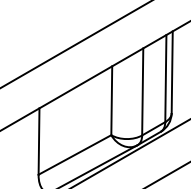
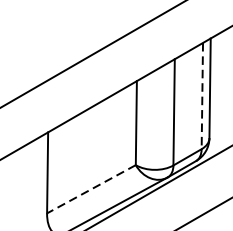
line: (165, 78) -> (201, 95), solid -> dashed
line: (74, 155) -> (90, 189), solid -> dashed

